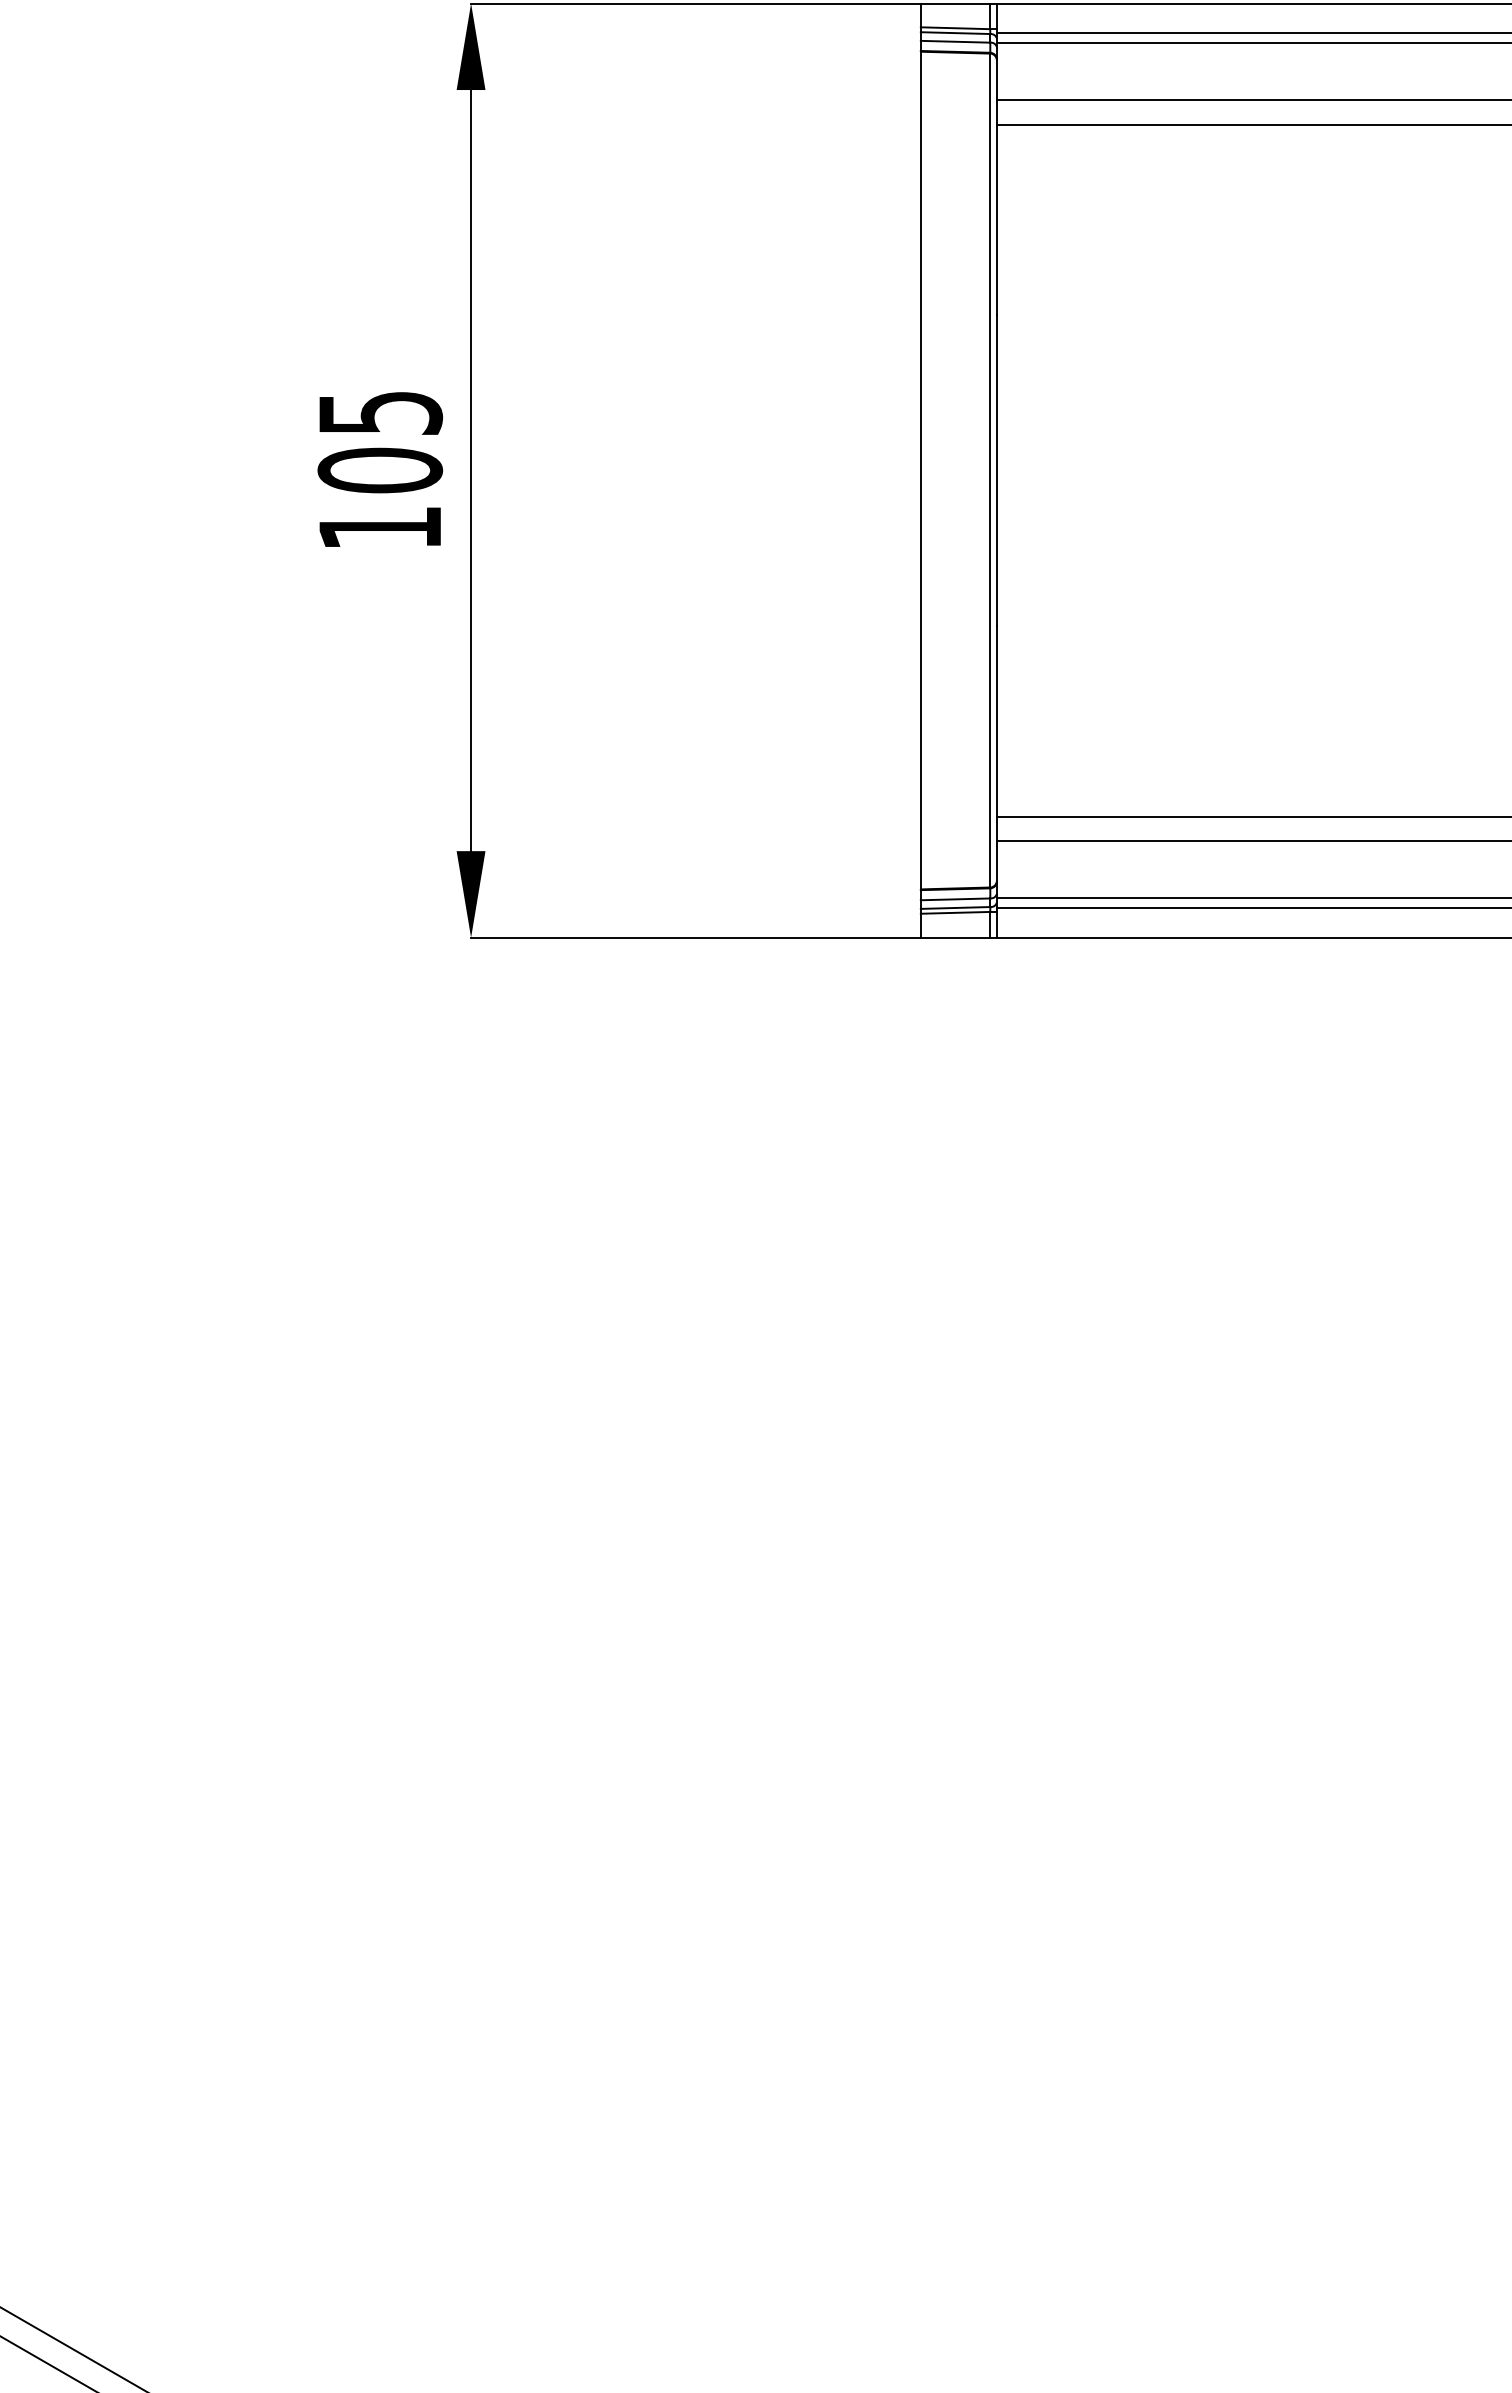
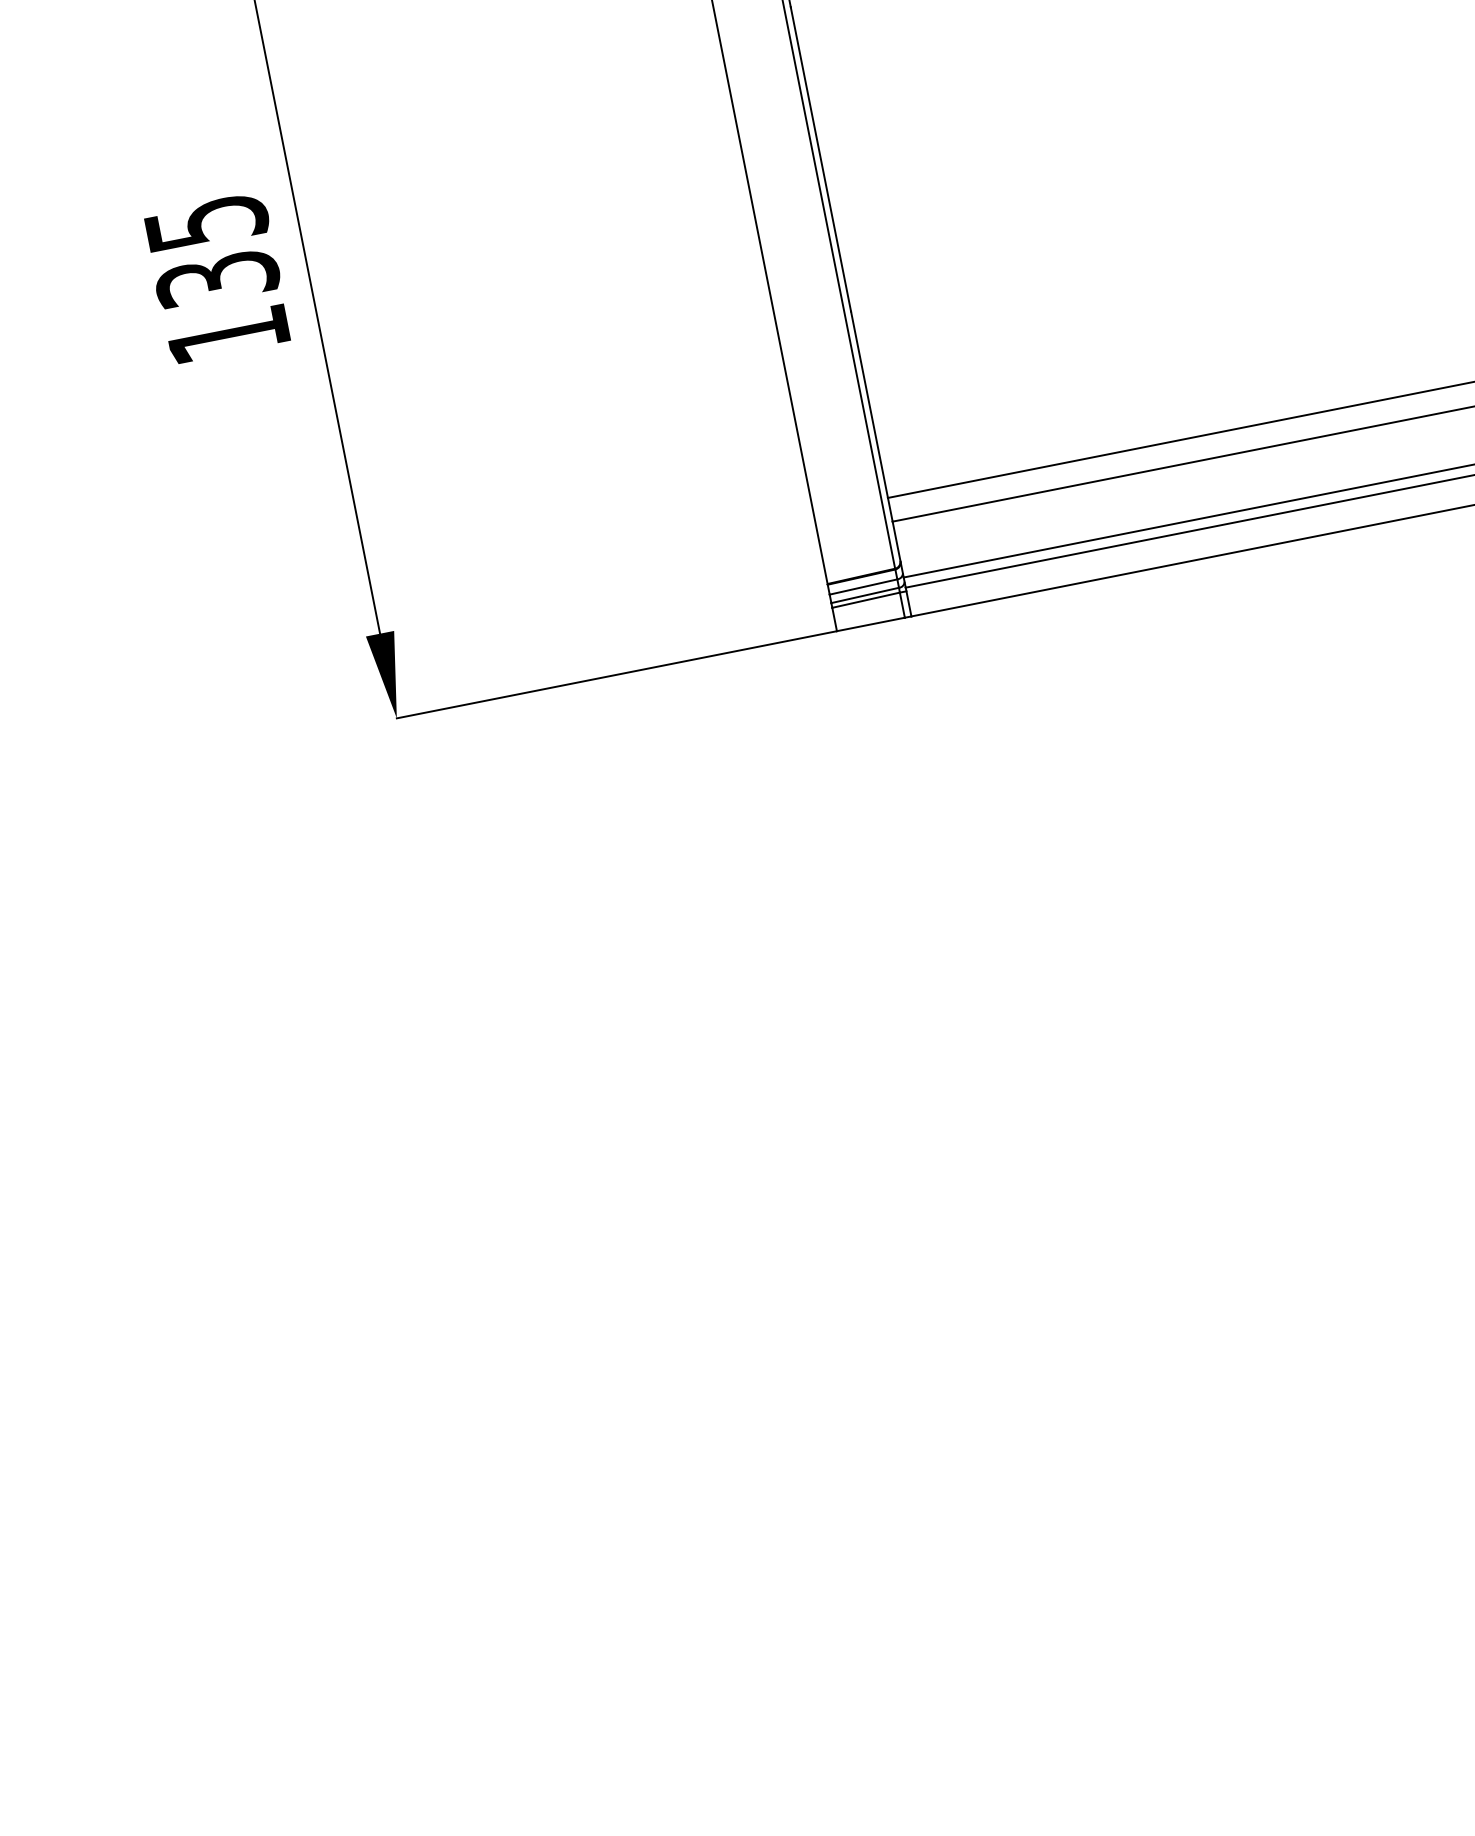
text: (380, 470) -> (217, 278), 105 -> 135

